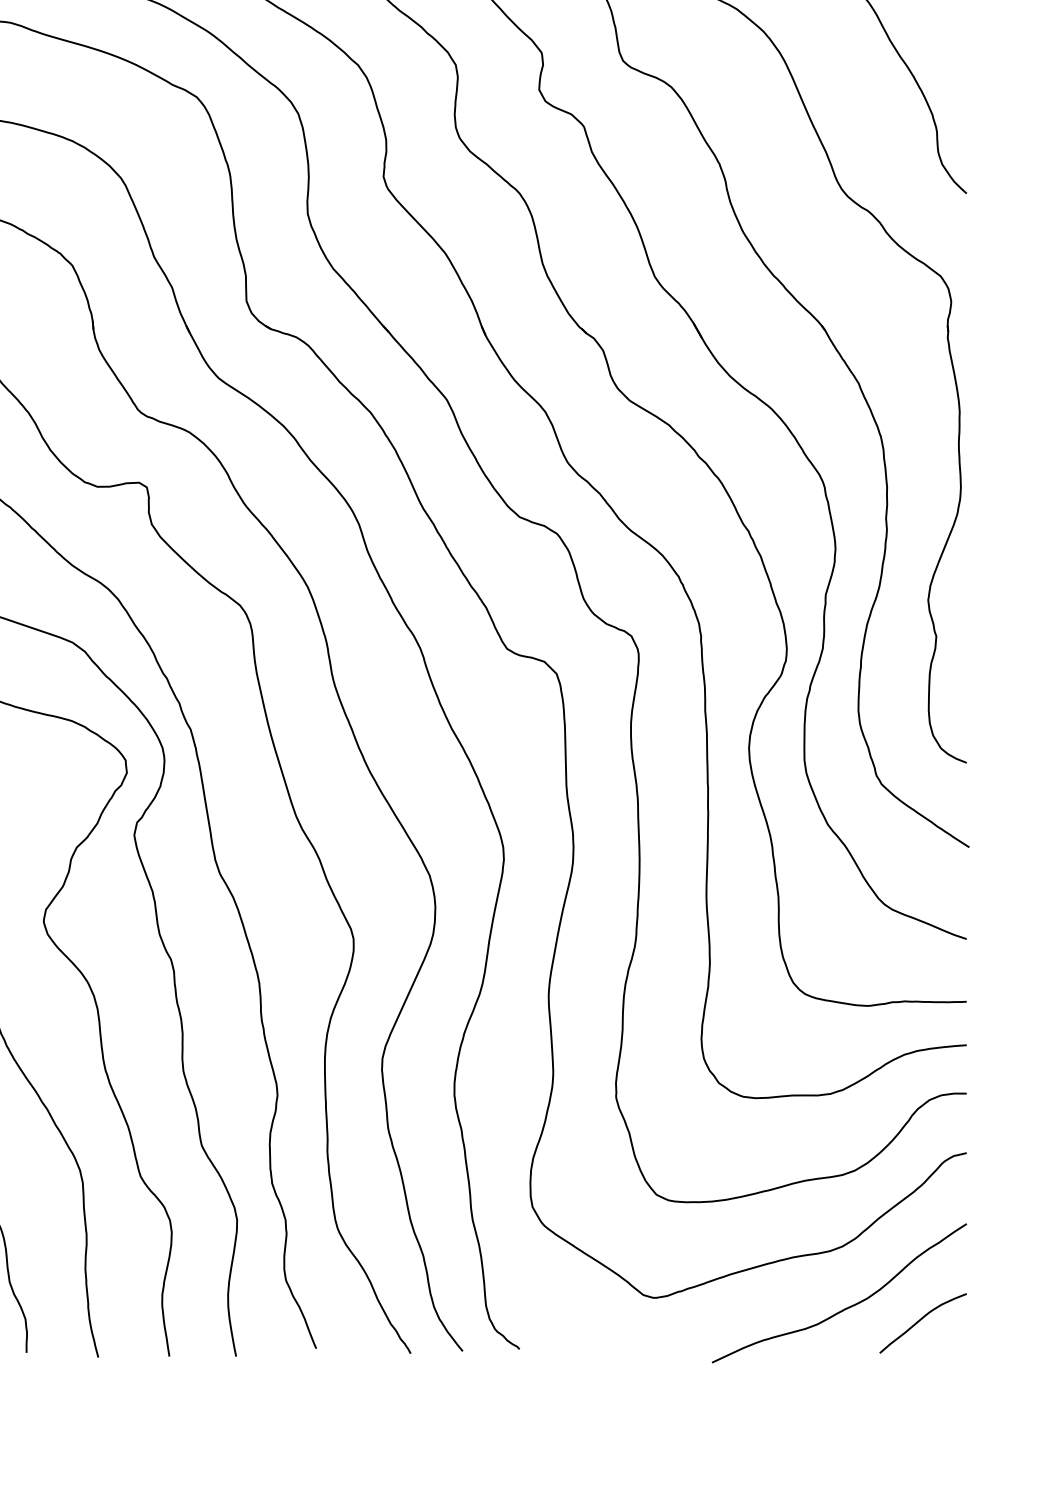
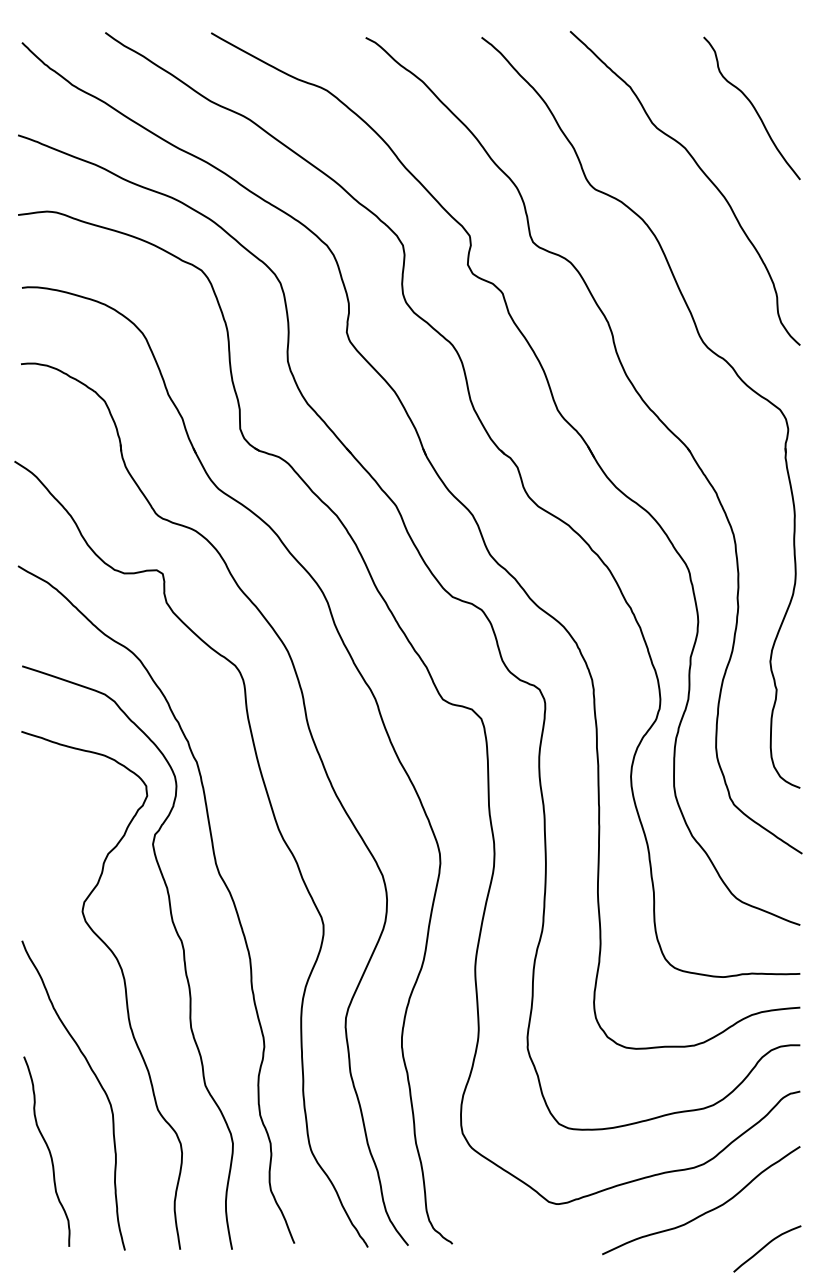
curve: (921, 1320) -> (766, 1246), moved

